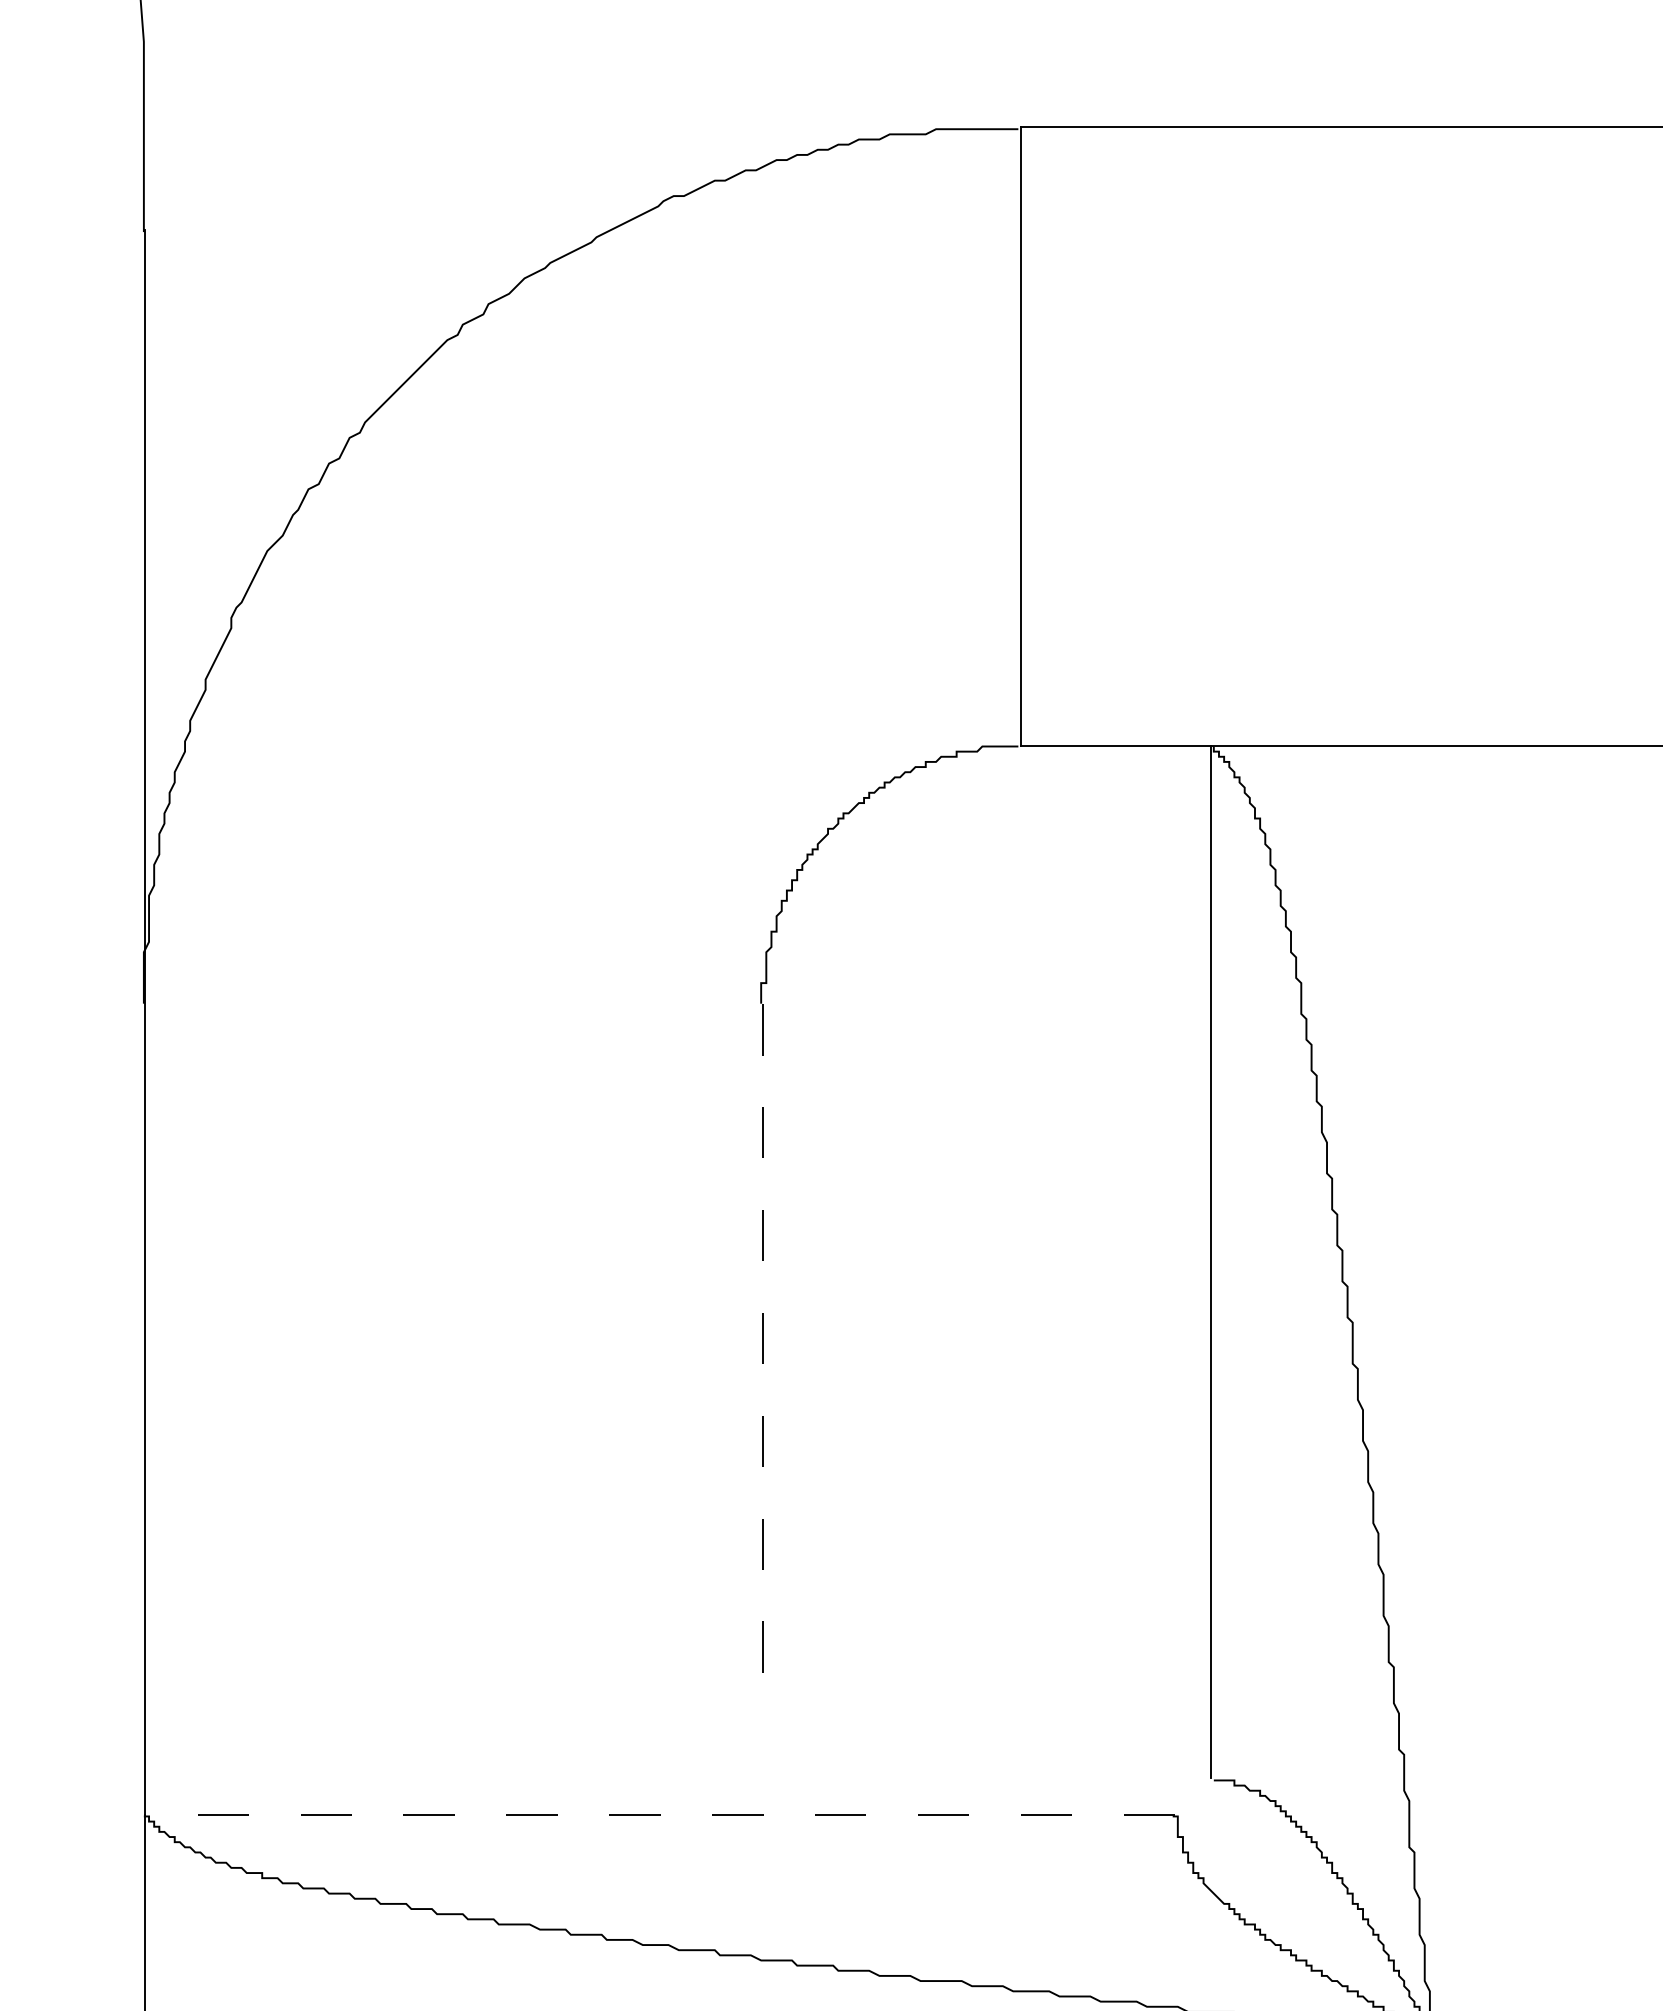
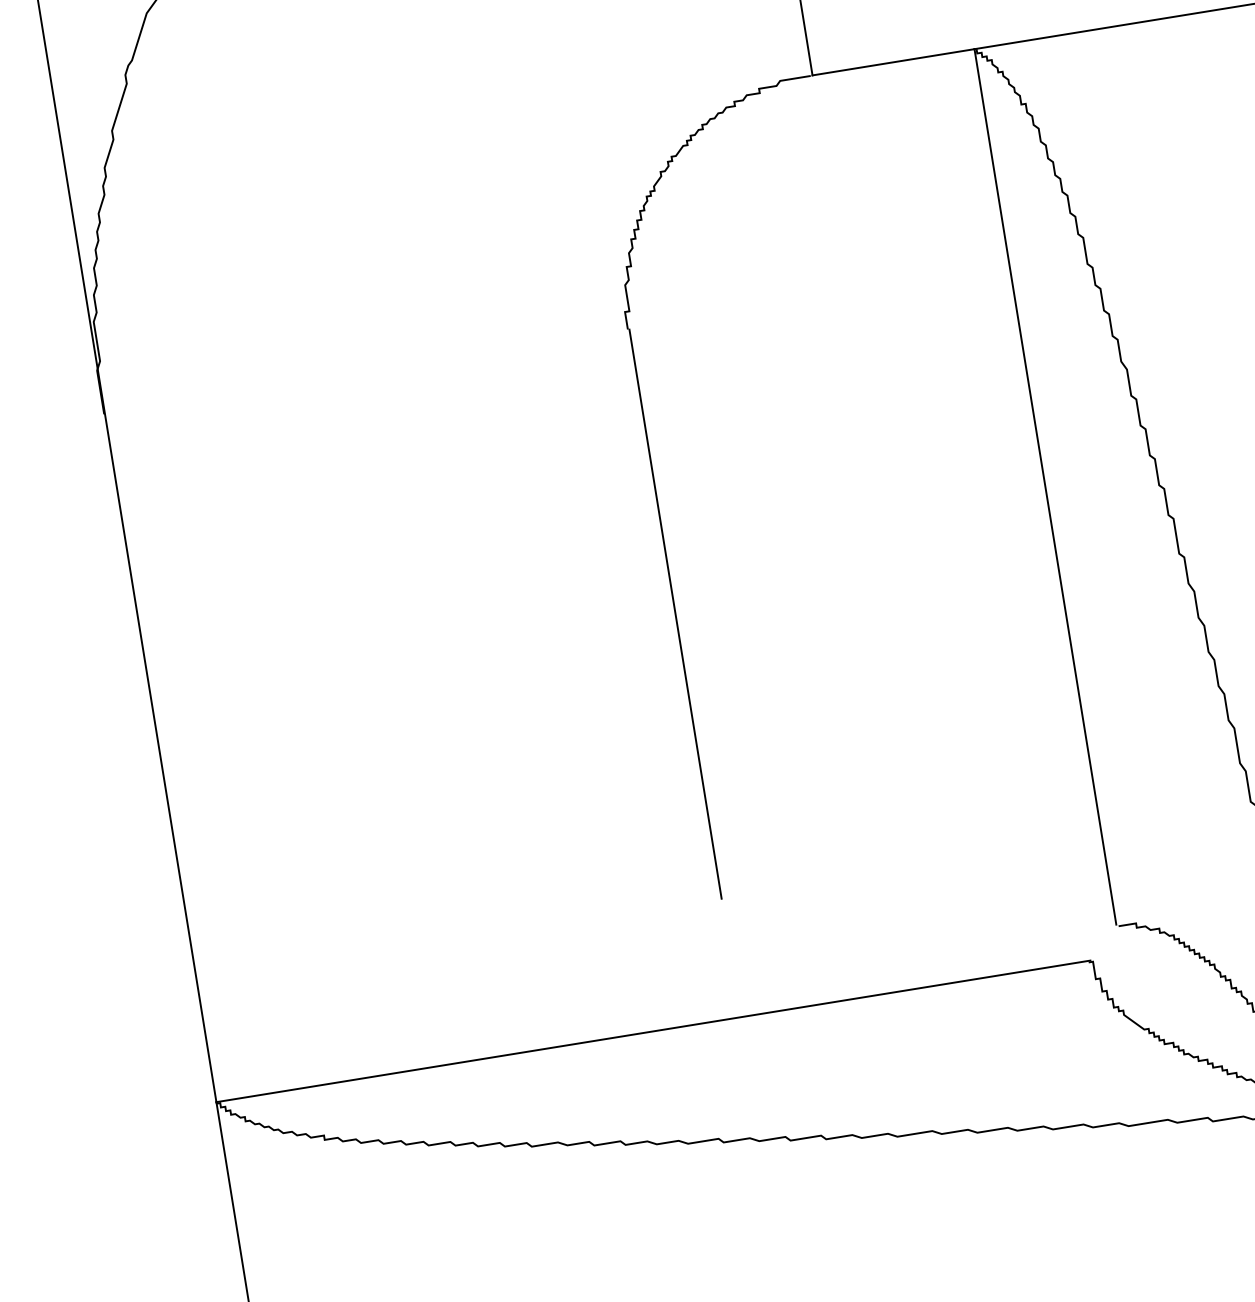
line: (762, 1340) -> (675, 615), dashed -> solid
line: (659, 1814) -> (653, 1031), dashed -> solid

